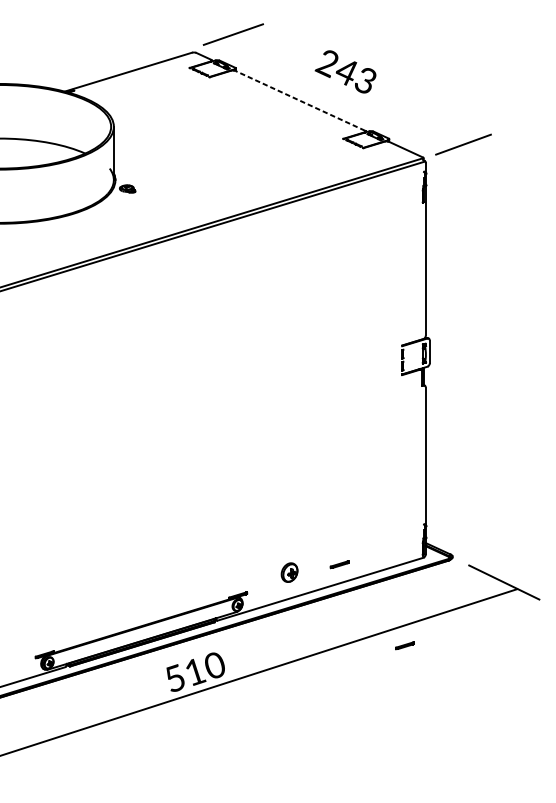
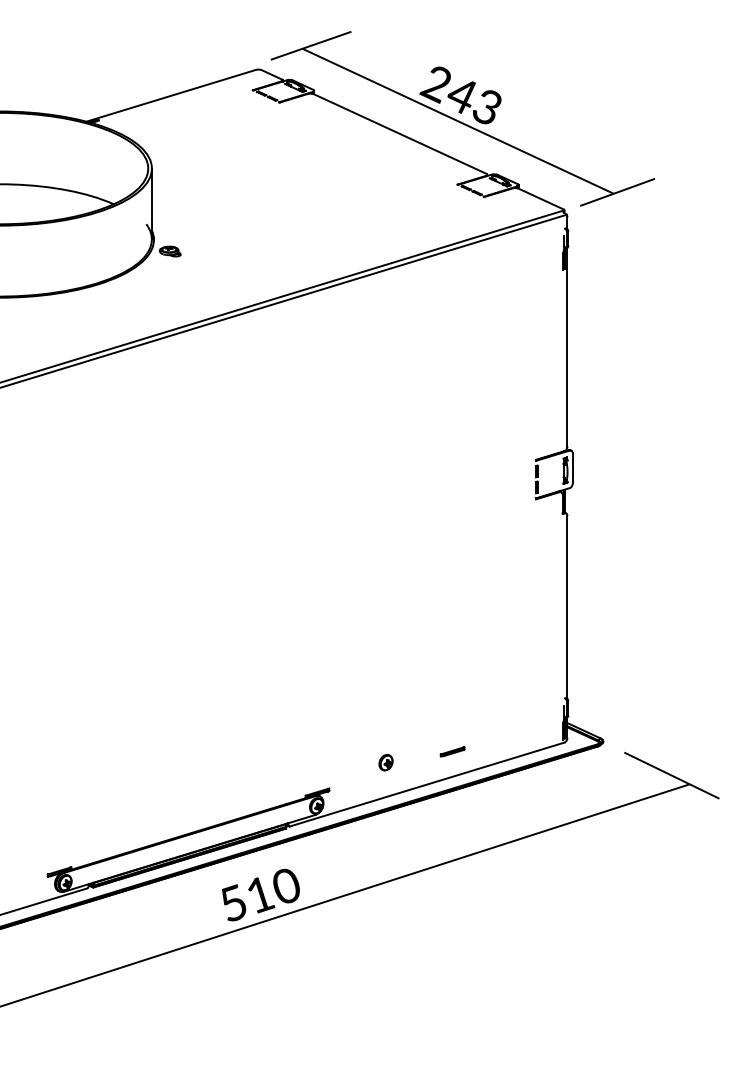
line: (343, 91) -> (457, 121), added
line: (299, 100) -> (399, 133), dashed -> solid
part: (289, 572) -> (385, 762), size x0.62
part: (404, 645) -> (539, 859), removed

